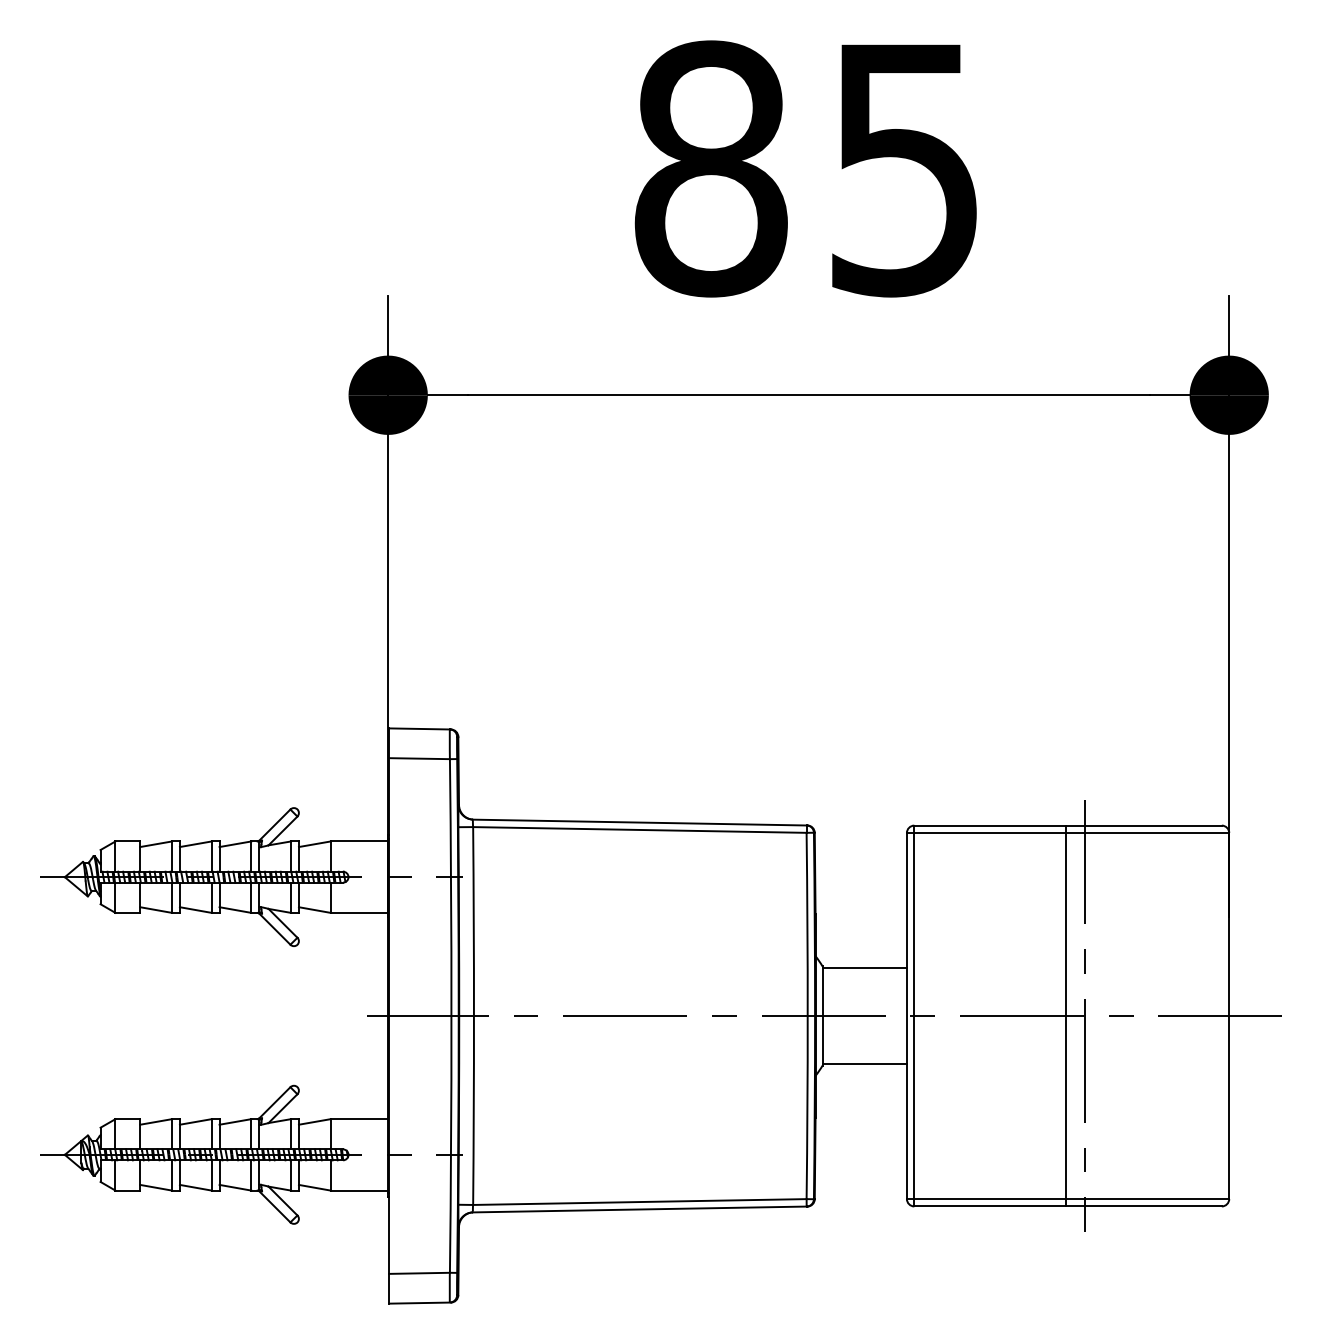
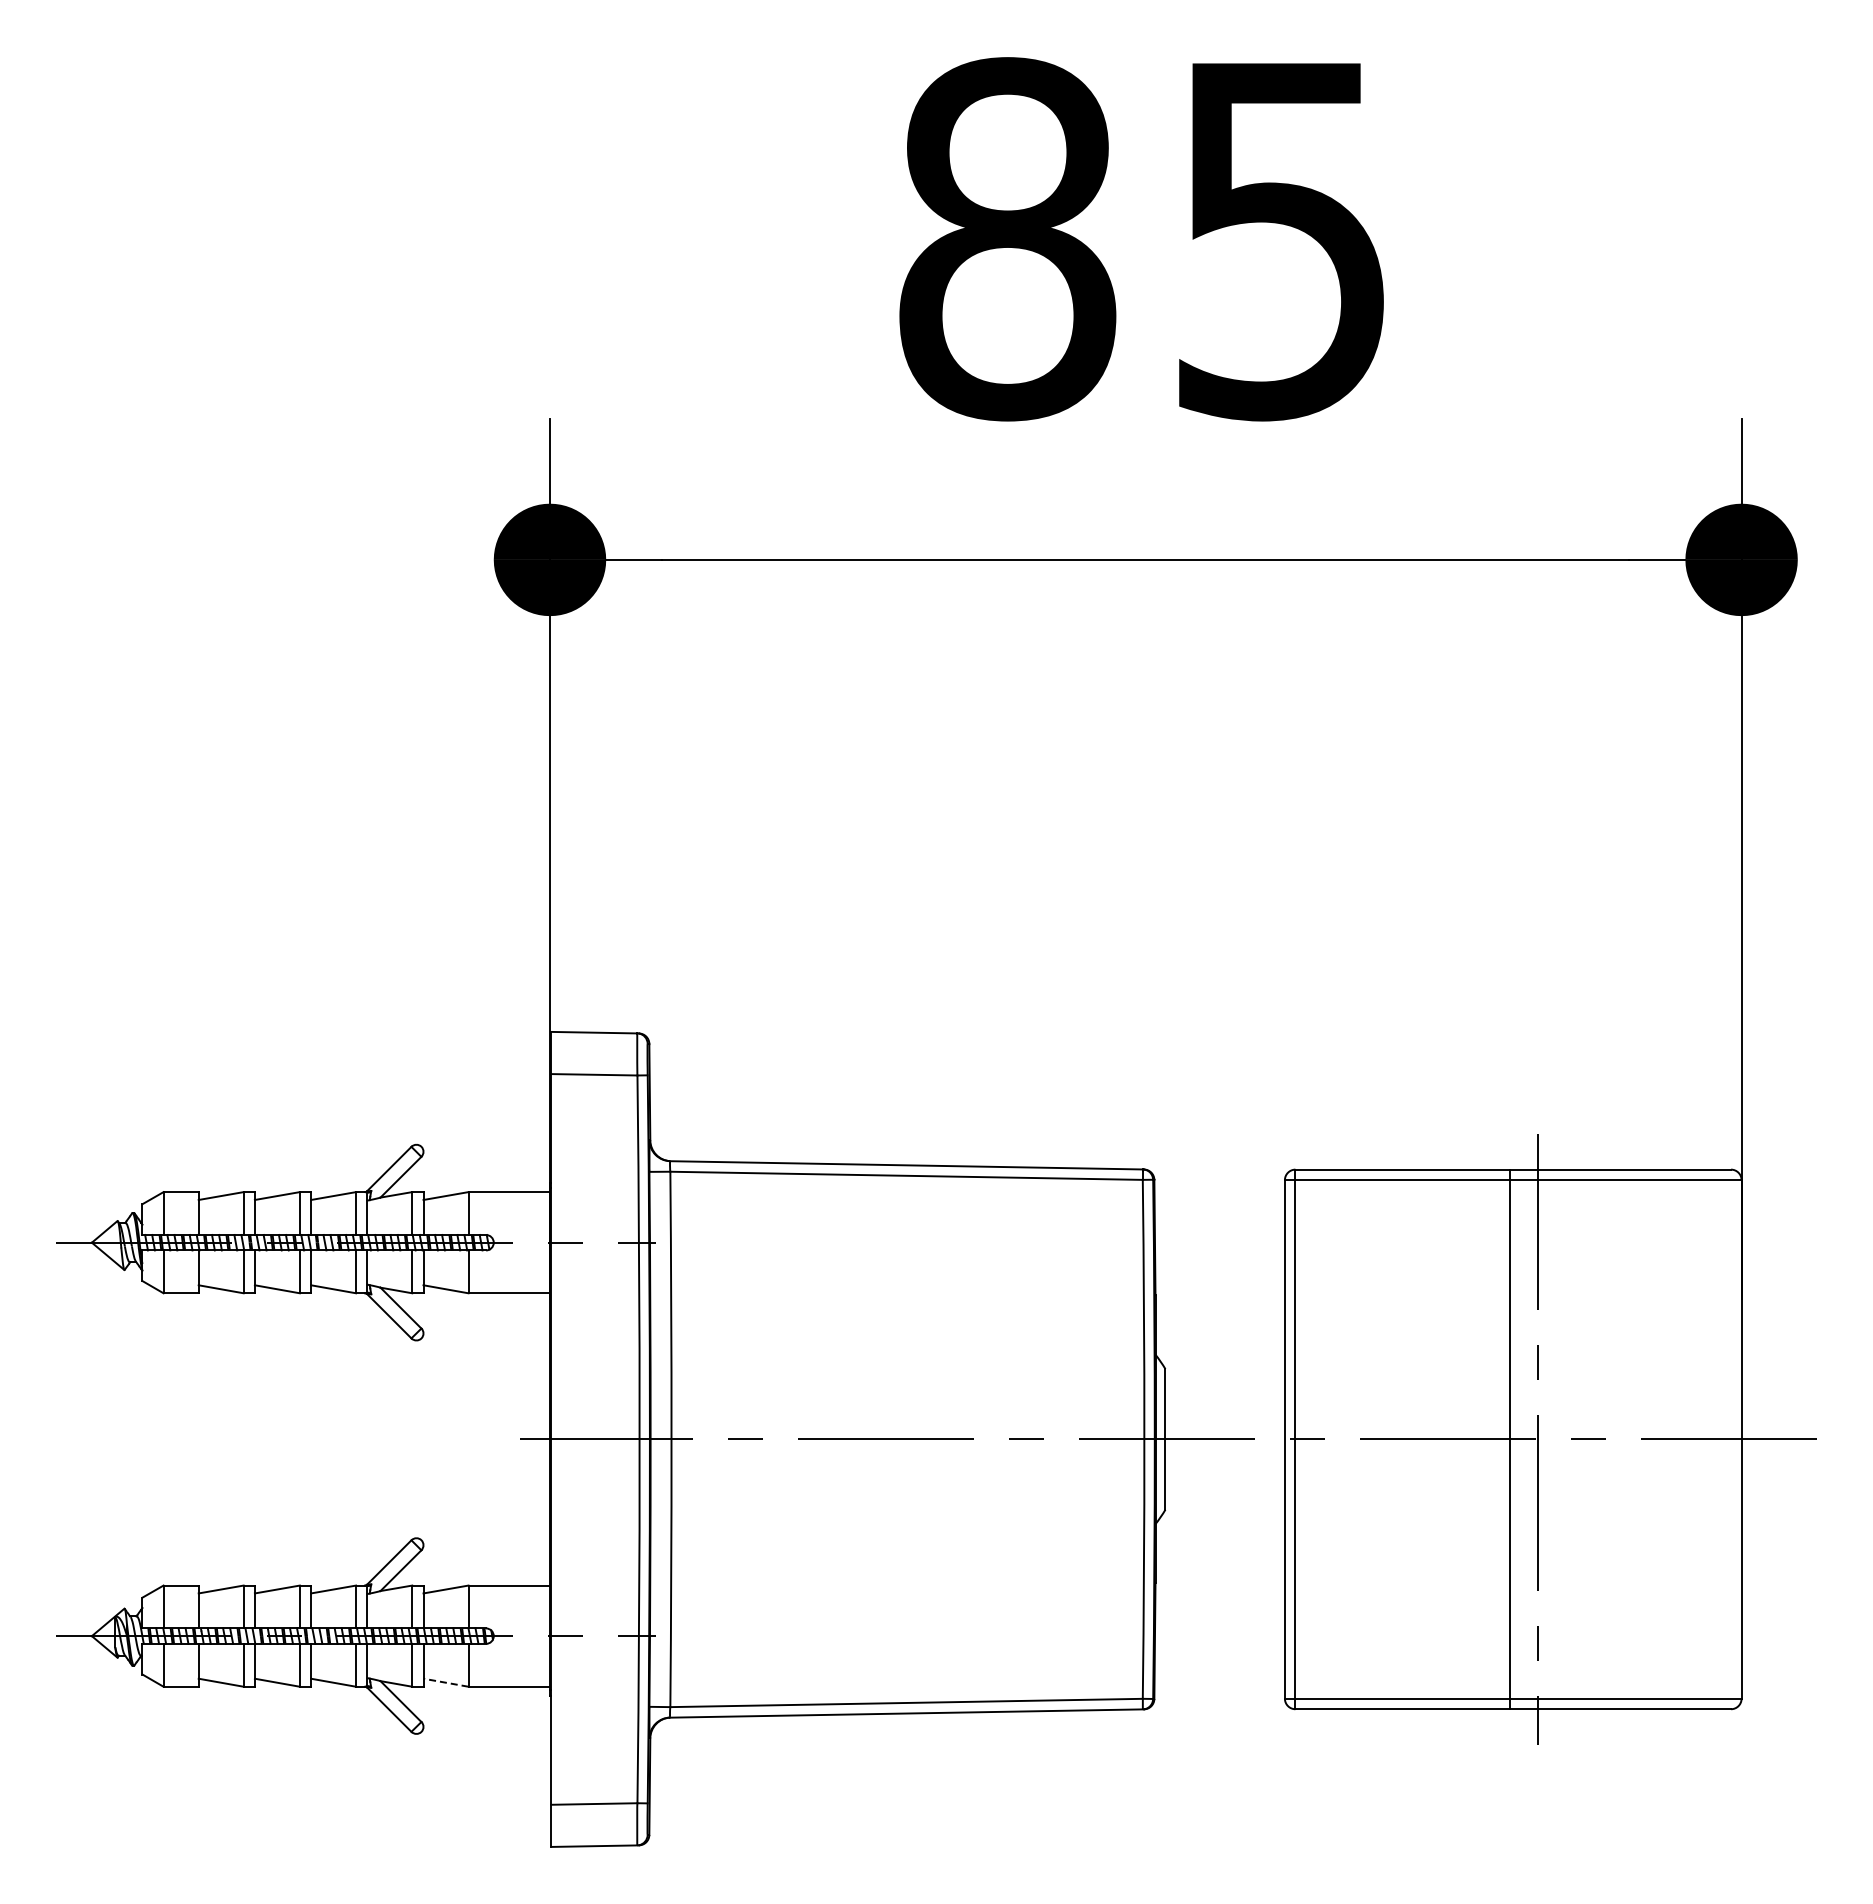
line: (864, 968) -> (1224, 1371), removed
line: (864, 1063) -> (1224, 1506), removed
line: (315, 1187) -> (446, 1682), solid -> dashed

